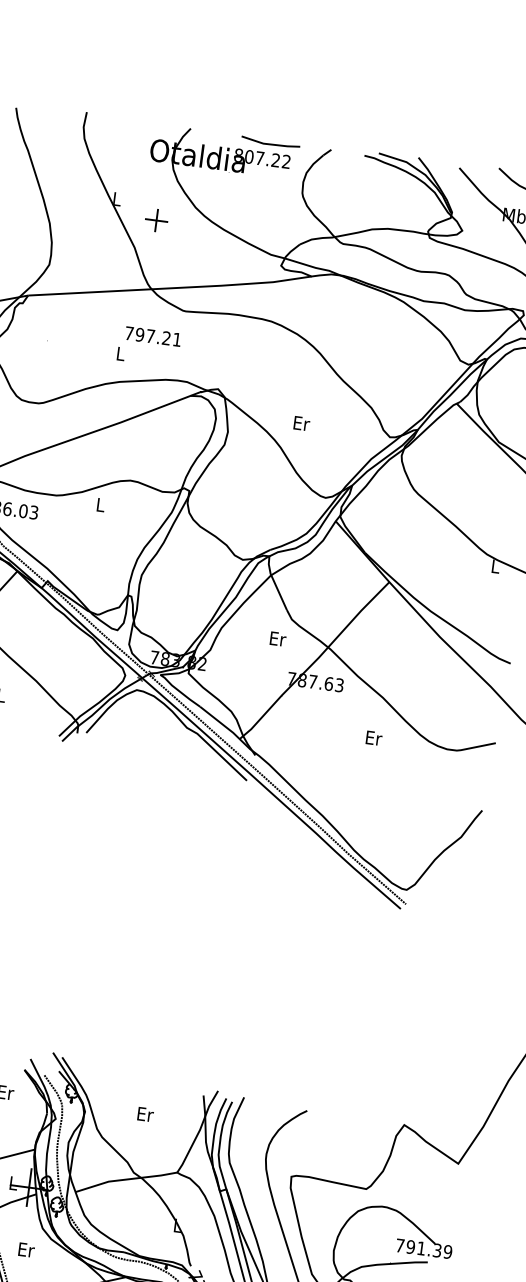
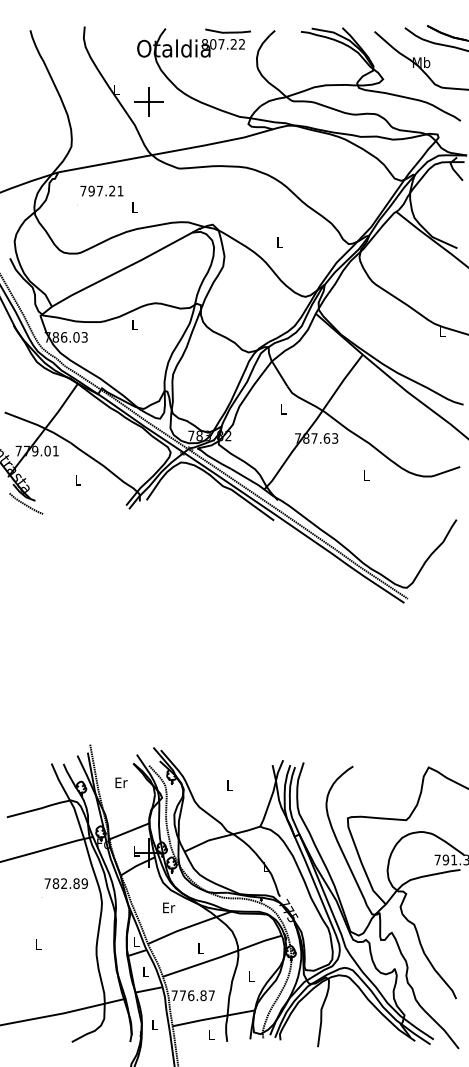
part: (156, 219) -> (148, 101), size x1.67
text: (152, 335) -> (101, 190), moved
text: (302, 423) -> (280, 242), Er -> L
text: (277, 639) -> (283, 409), Er -> L
text: (373, 738) -> (366, 475), Er -> L
text: (145, 1114) -> (230, 785), Er -> L
text: (27, 1249) -> (169, 907), moved

